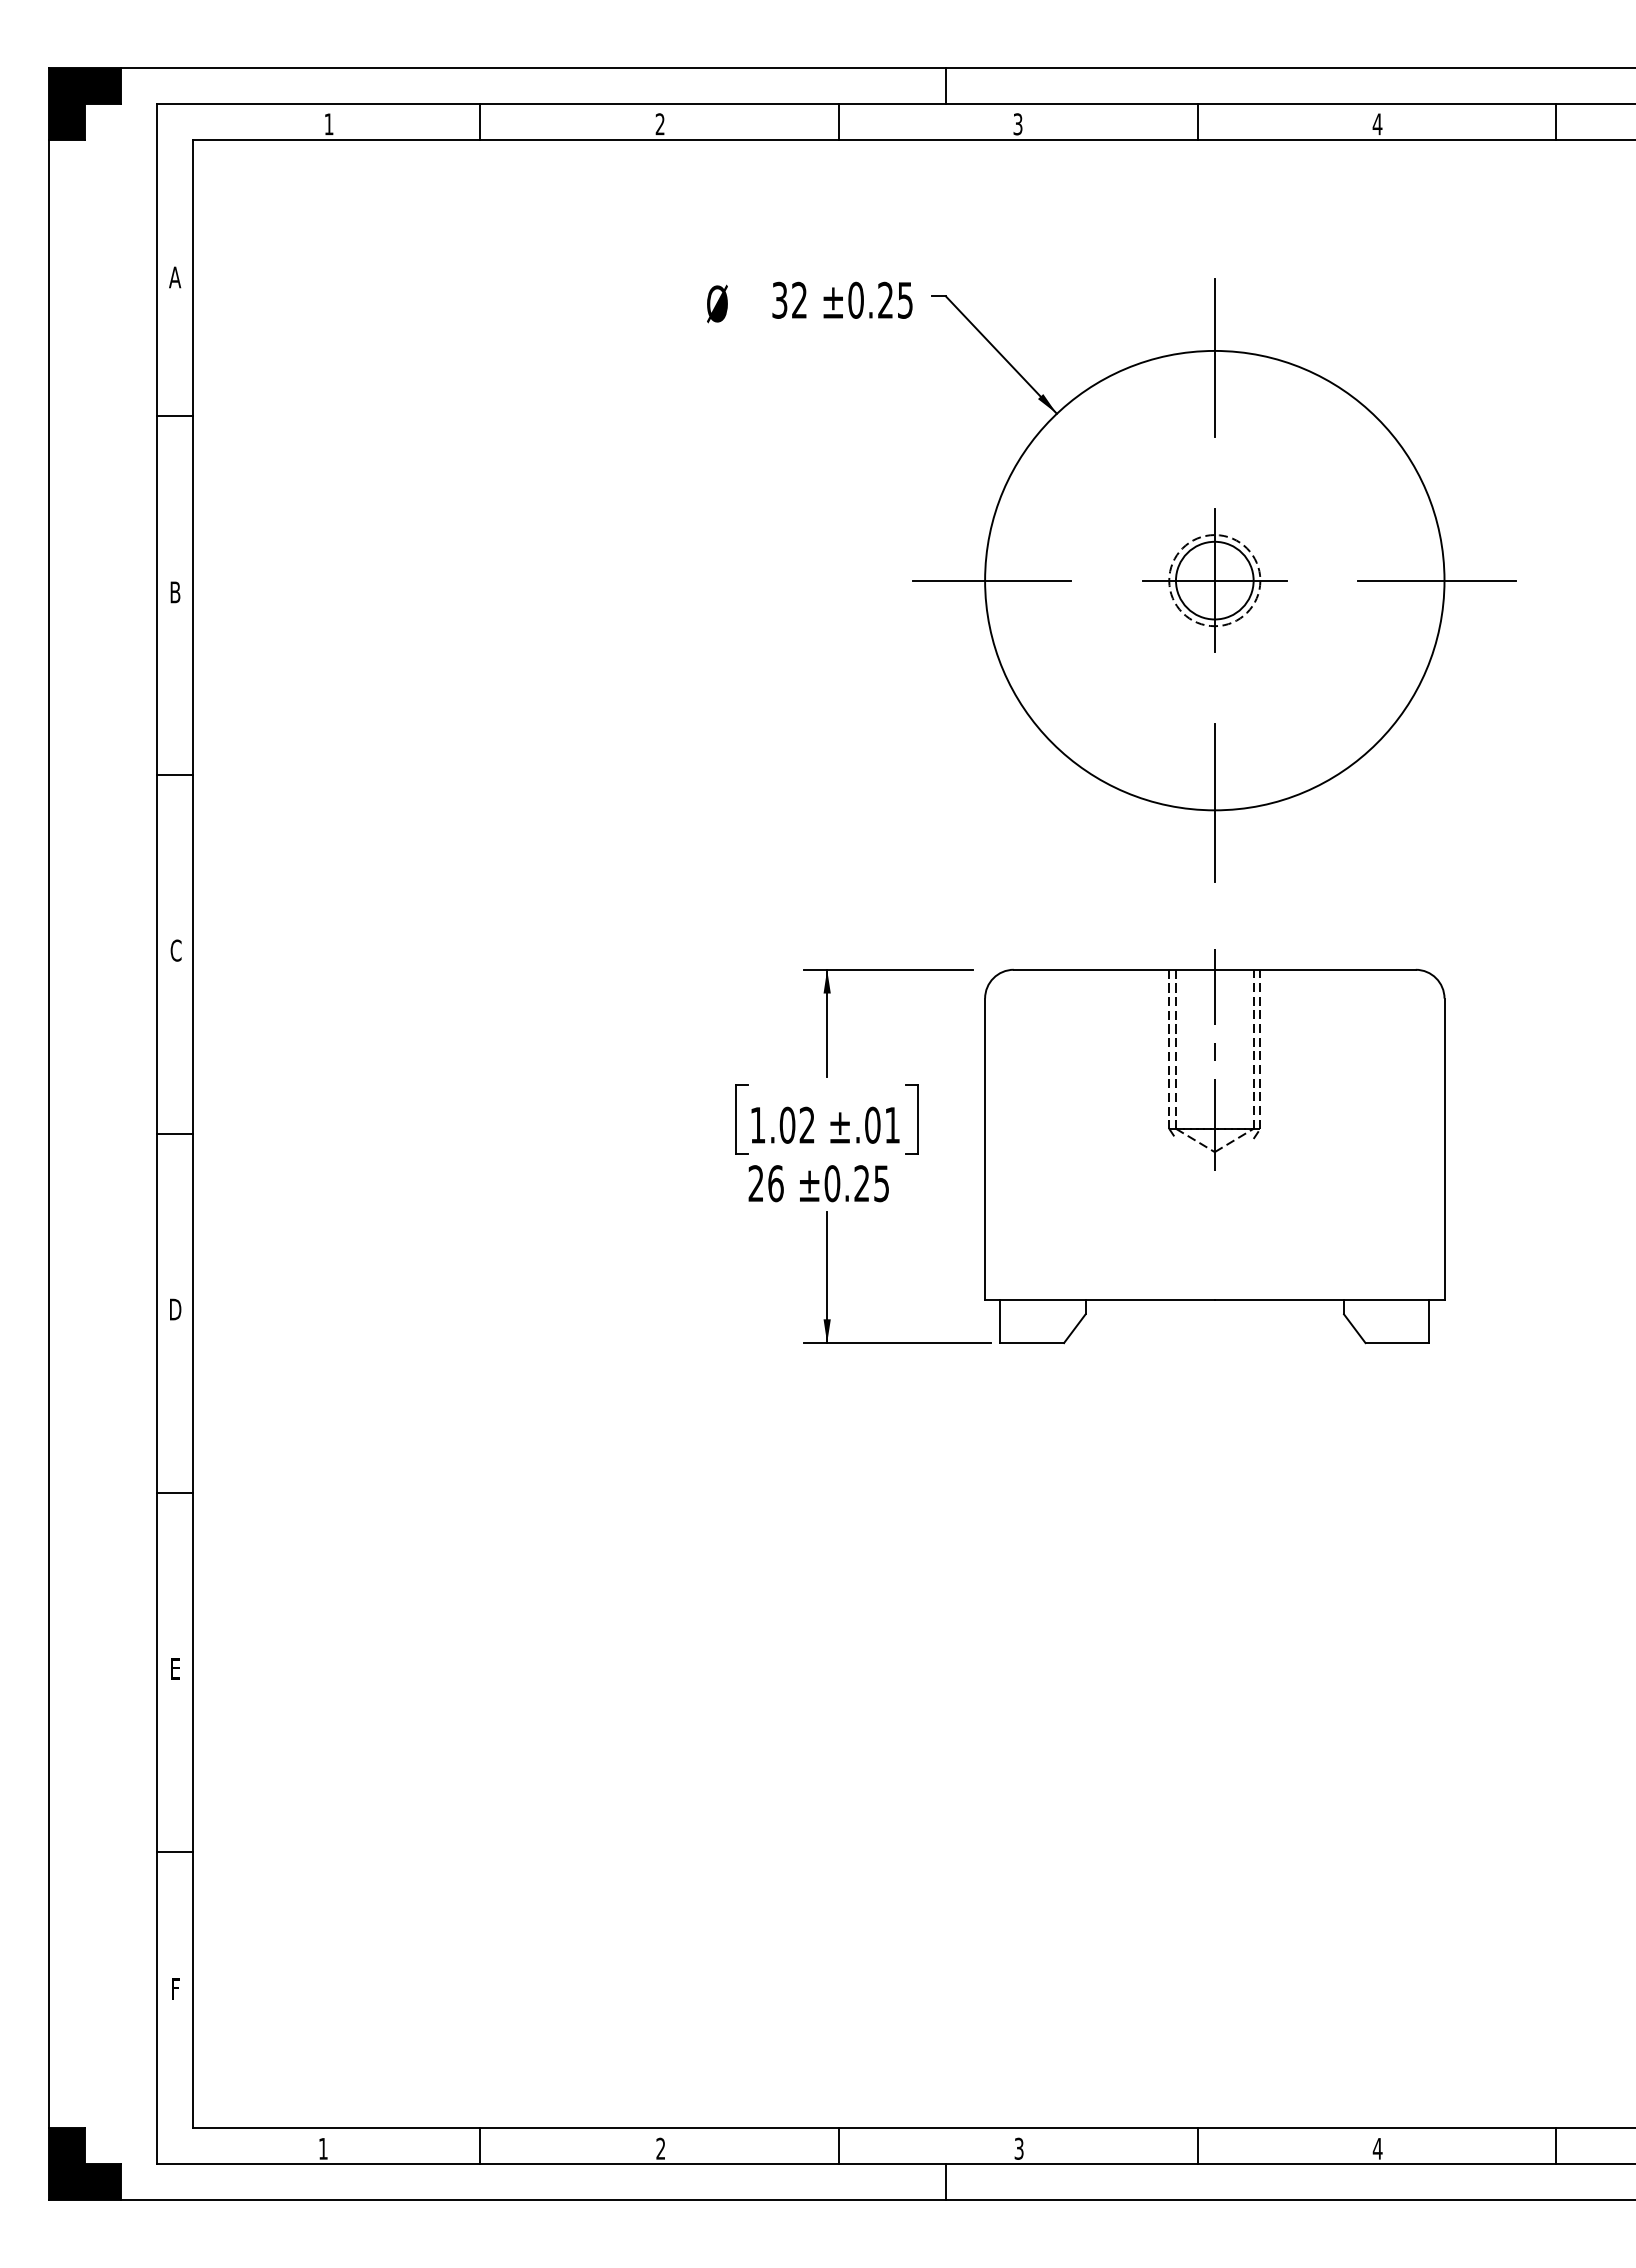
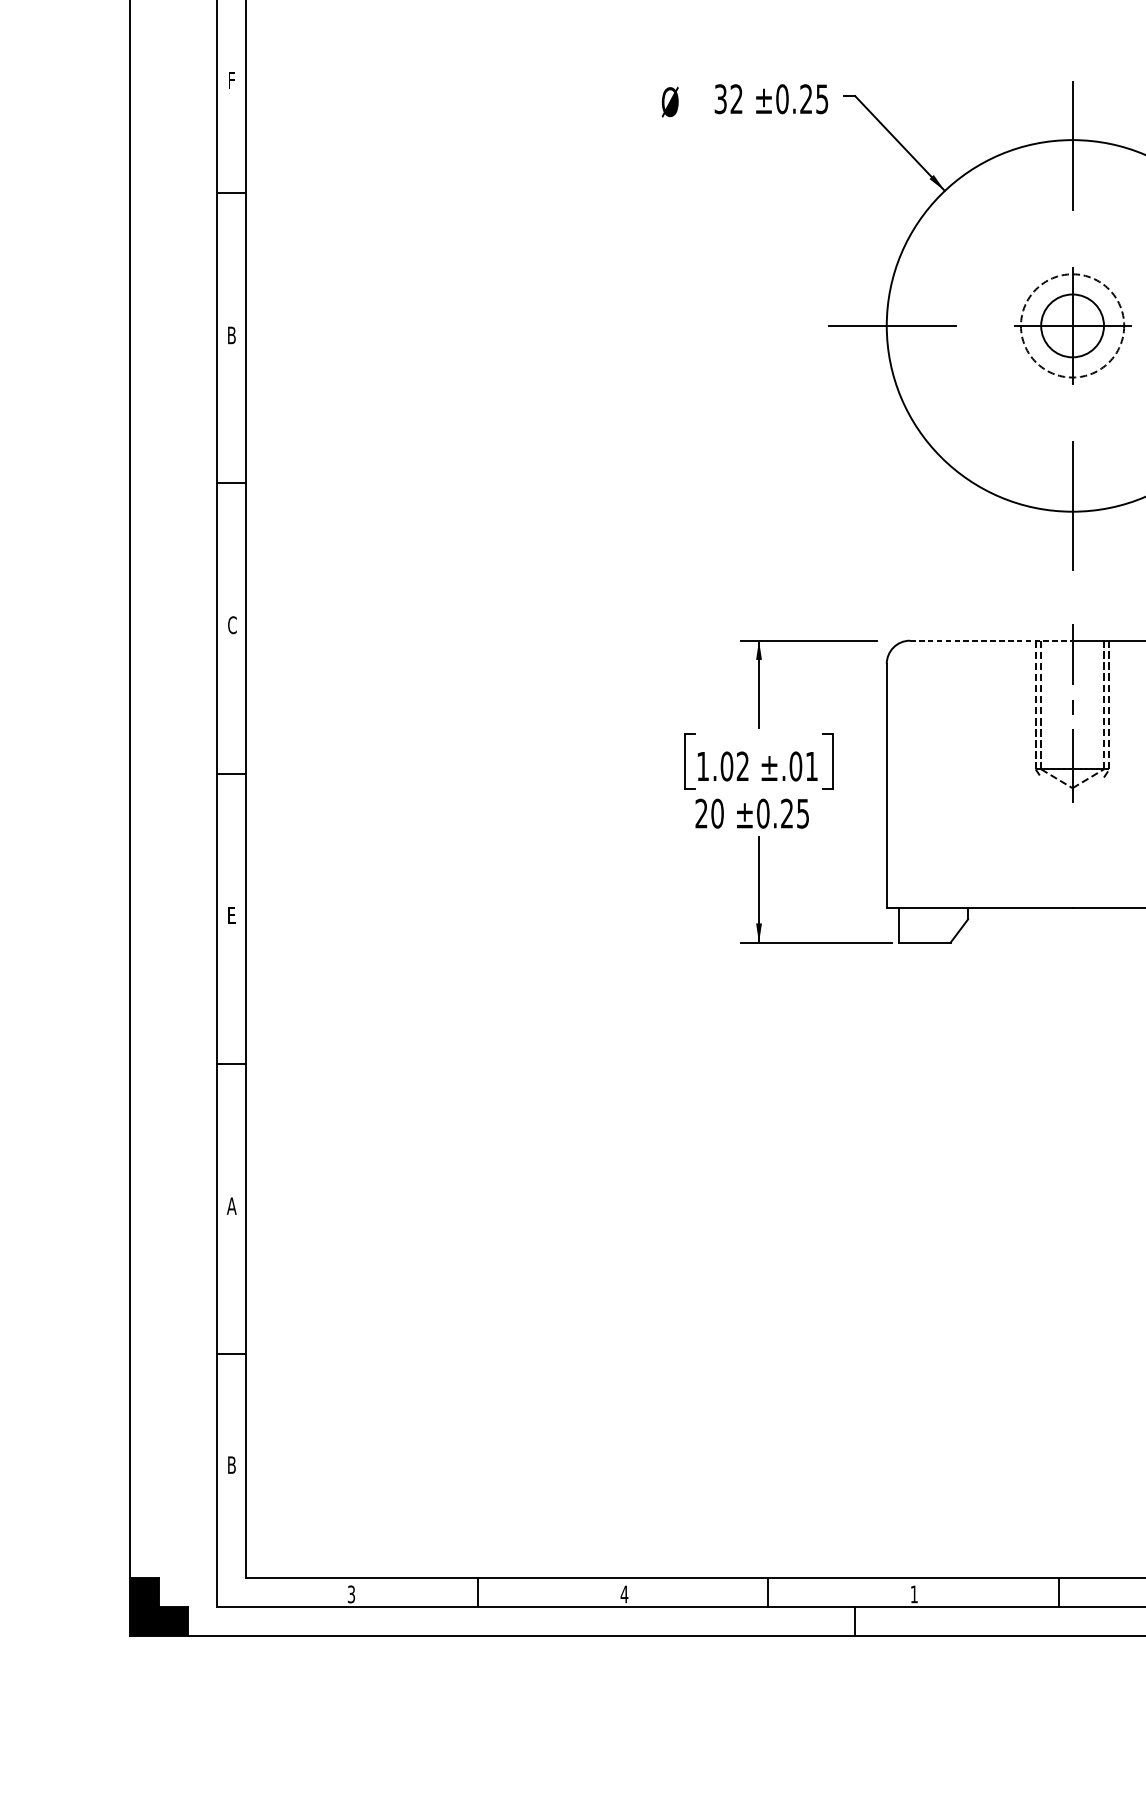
text: (175, 277) -> (231, 80), A -> F
circle: (1214, 580) -> (1072, 325), size x1.4
line: (1114, 969) -> (991, 640), solid -> dashed
text: (775, 1183) -> (717, 813), 26 -> 20
text: (175, 1309) -> (231, 915), D -> E
text: (175, 1668) -> (231, 1205), E -> A
text: (175, 1988) -> (231, 1464), F -> B
text: (323, 2148) -> (351, 1594), 1 -> 3
text: (660, 2148) -> (624, 1594), 2 -> 4
text: (1018, 2148) -> (913, 1594), 3 -> 1

